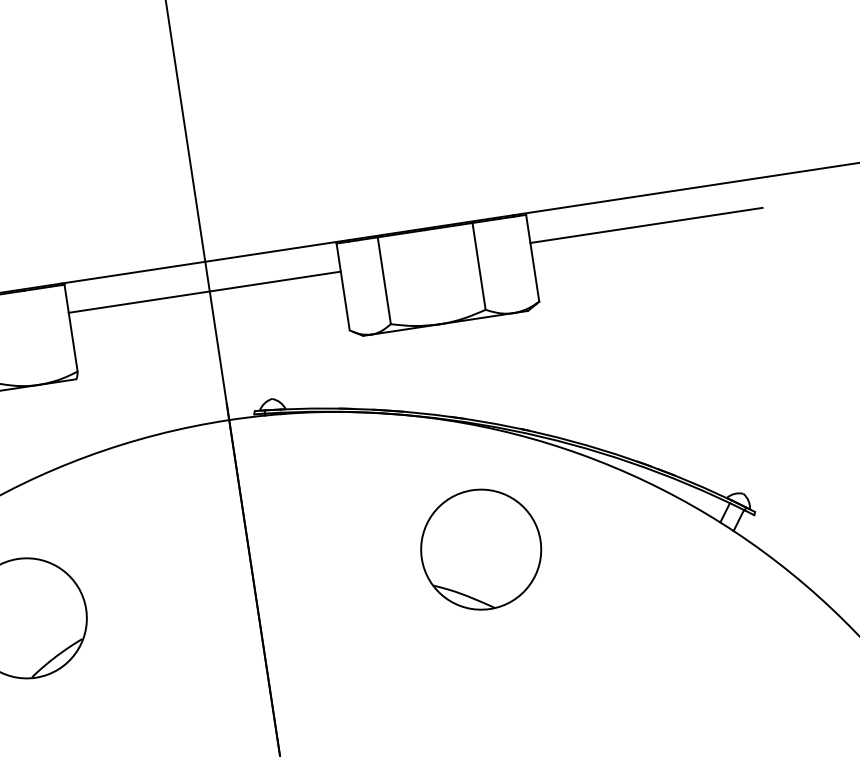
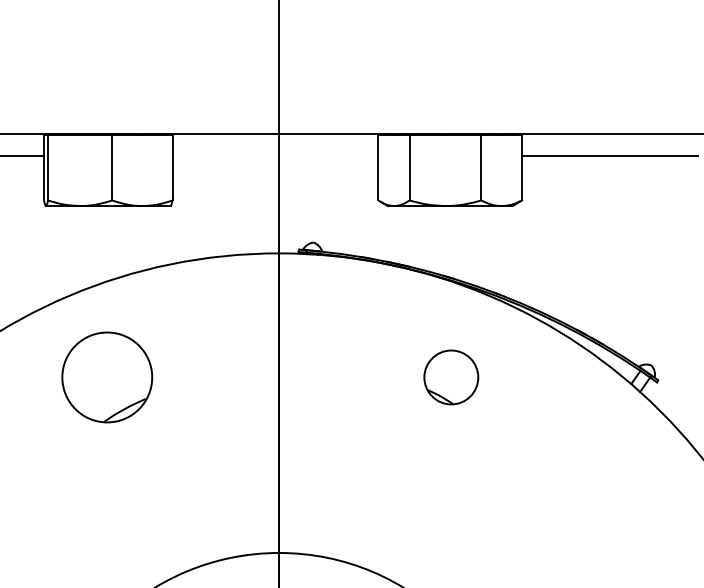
line: (204, 292) -> (275, 156), removed
part: (481, 549) -> (451, 377), size x0.6

